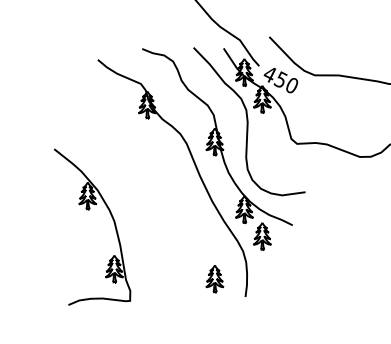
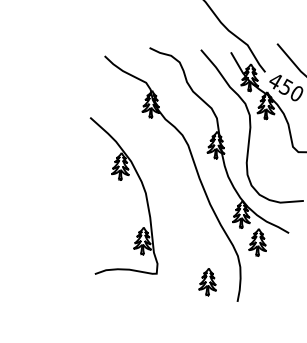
part: (89, 210) -> (121, 181), moved

